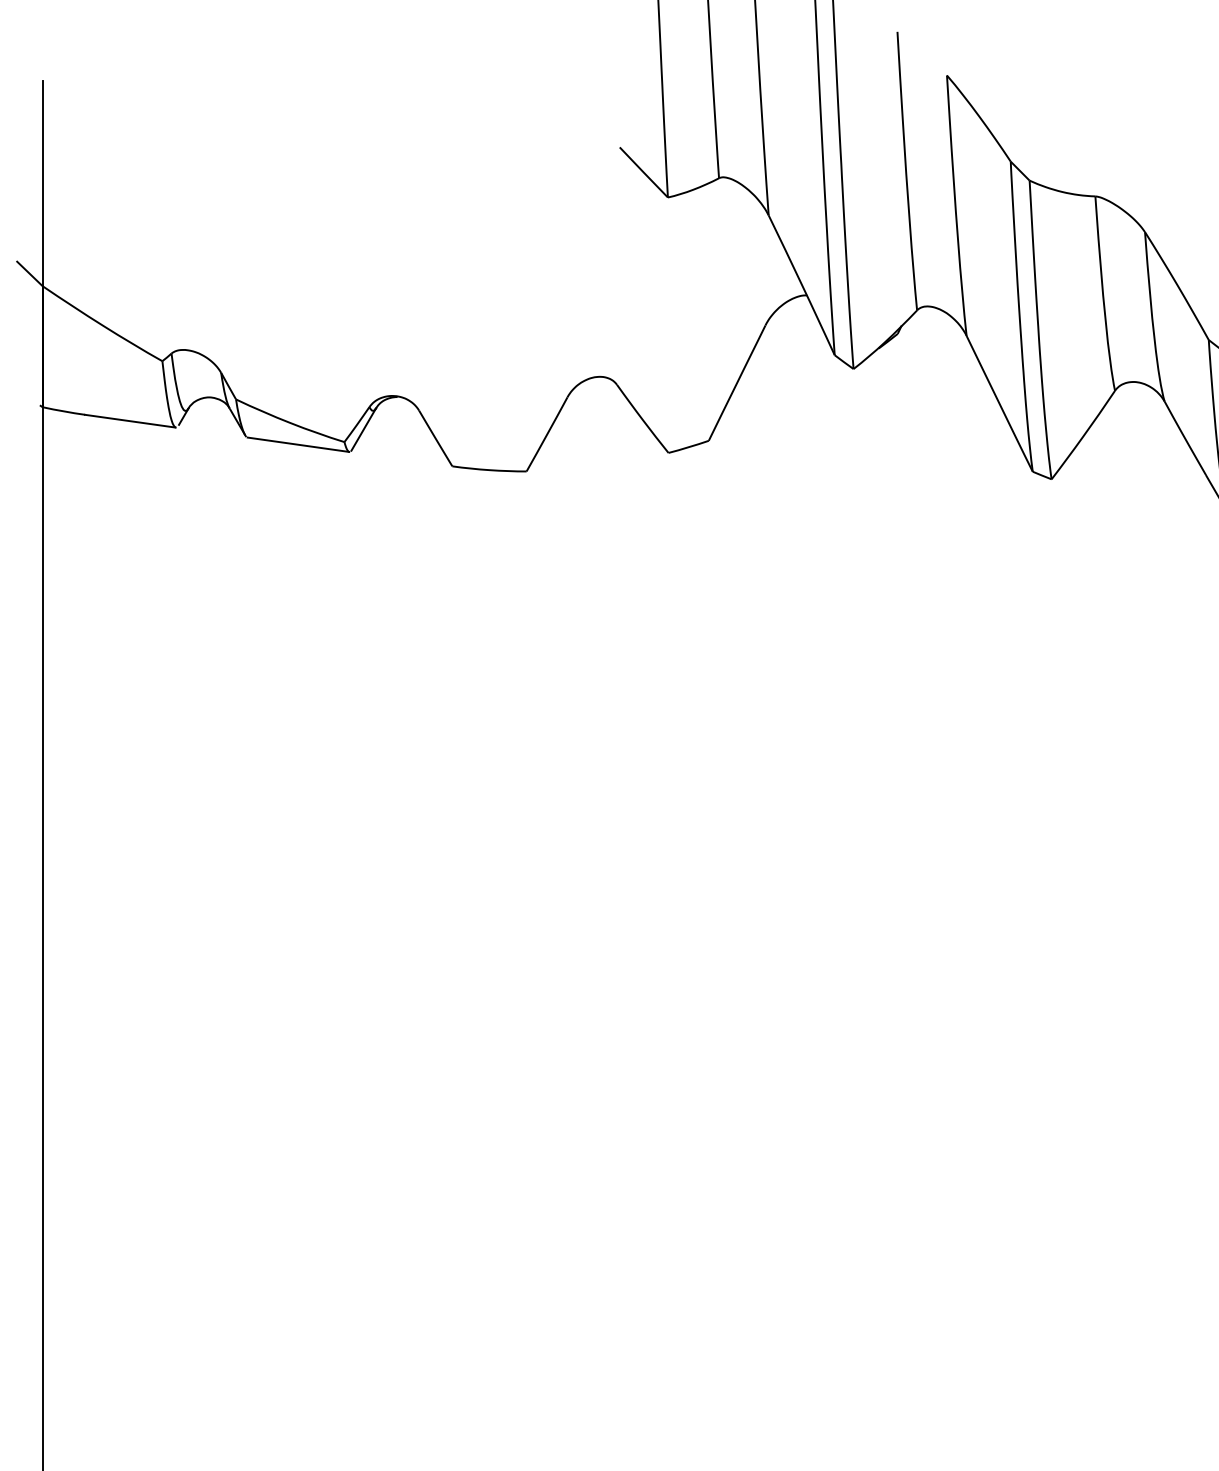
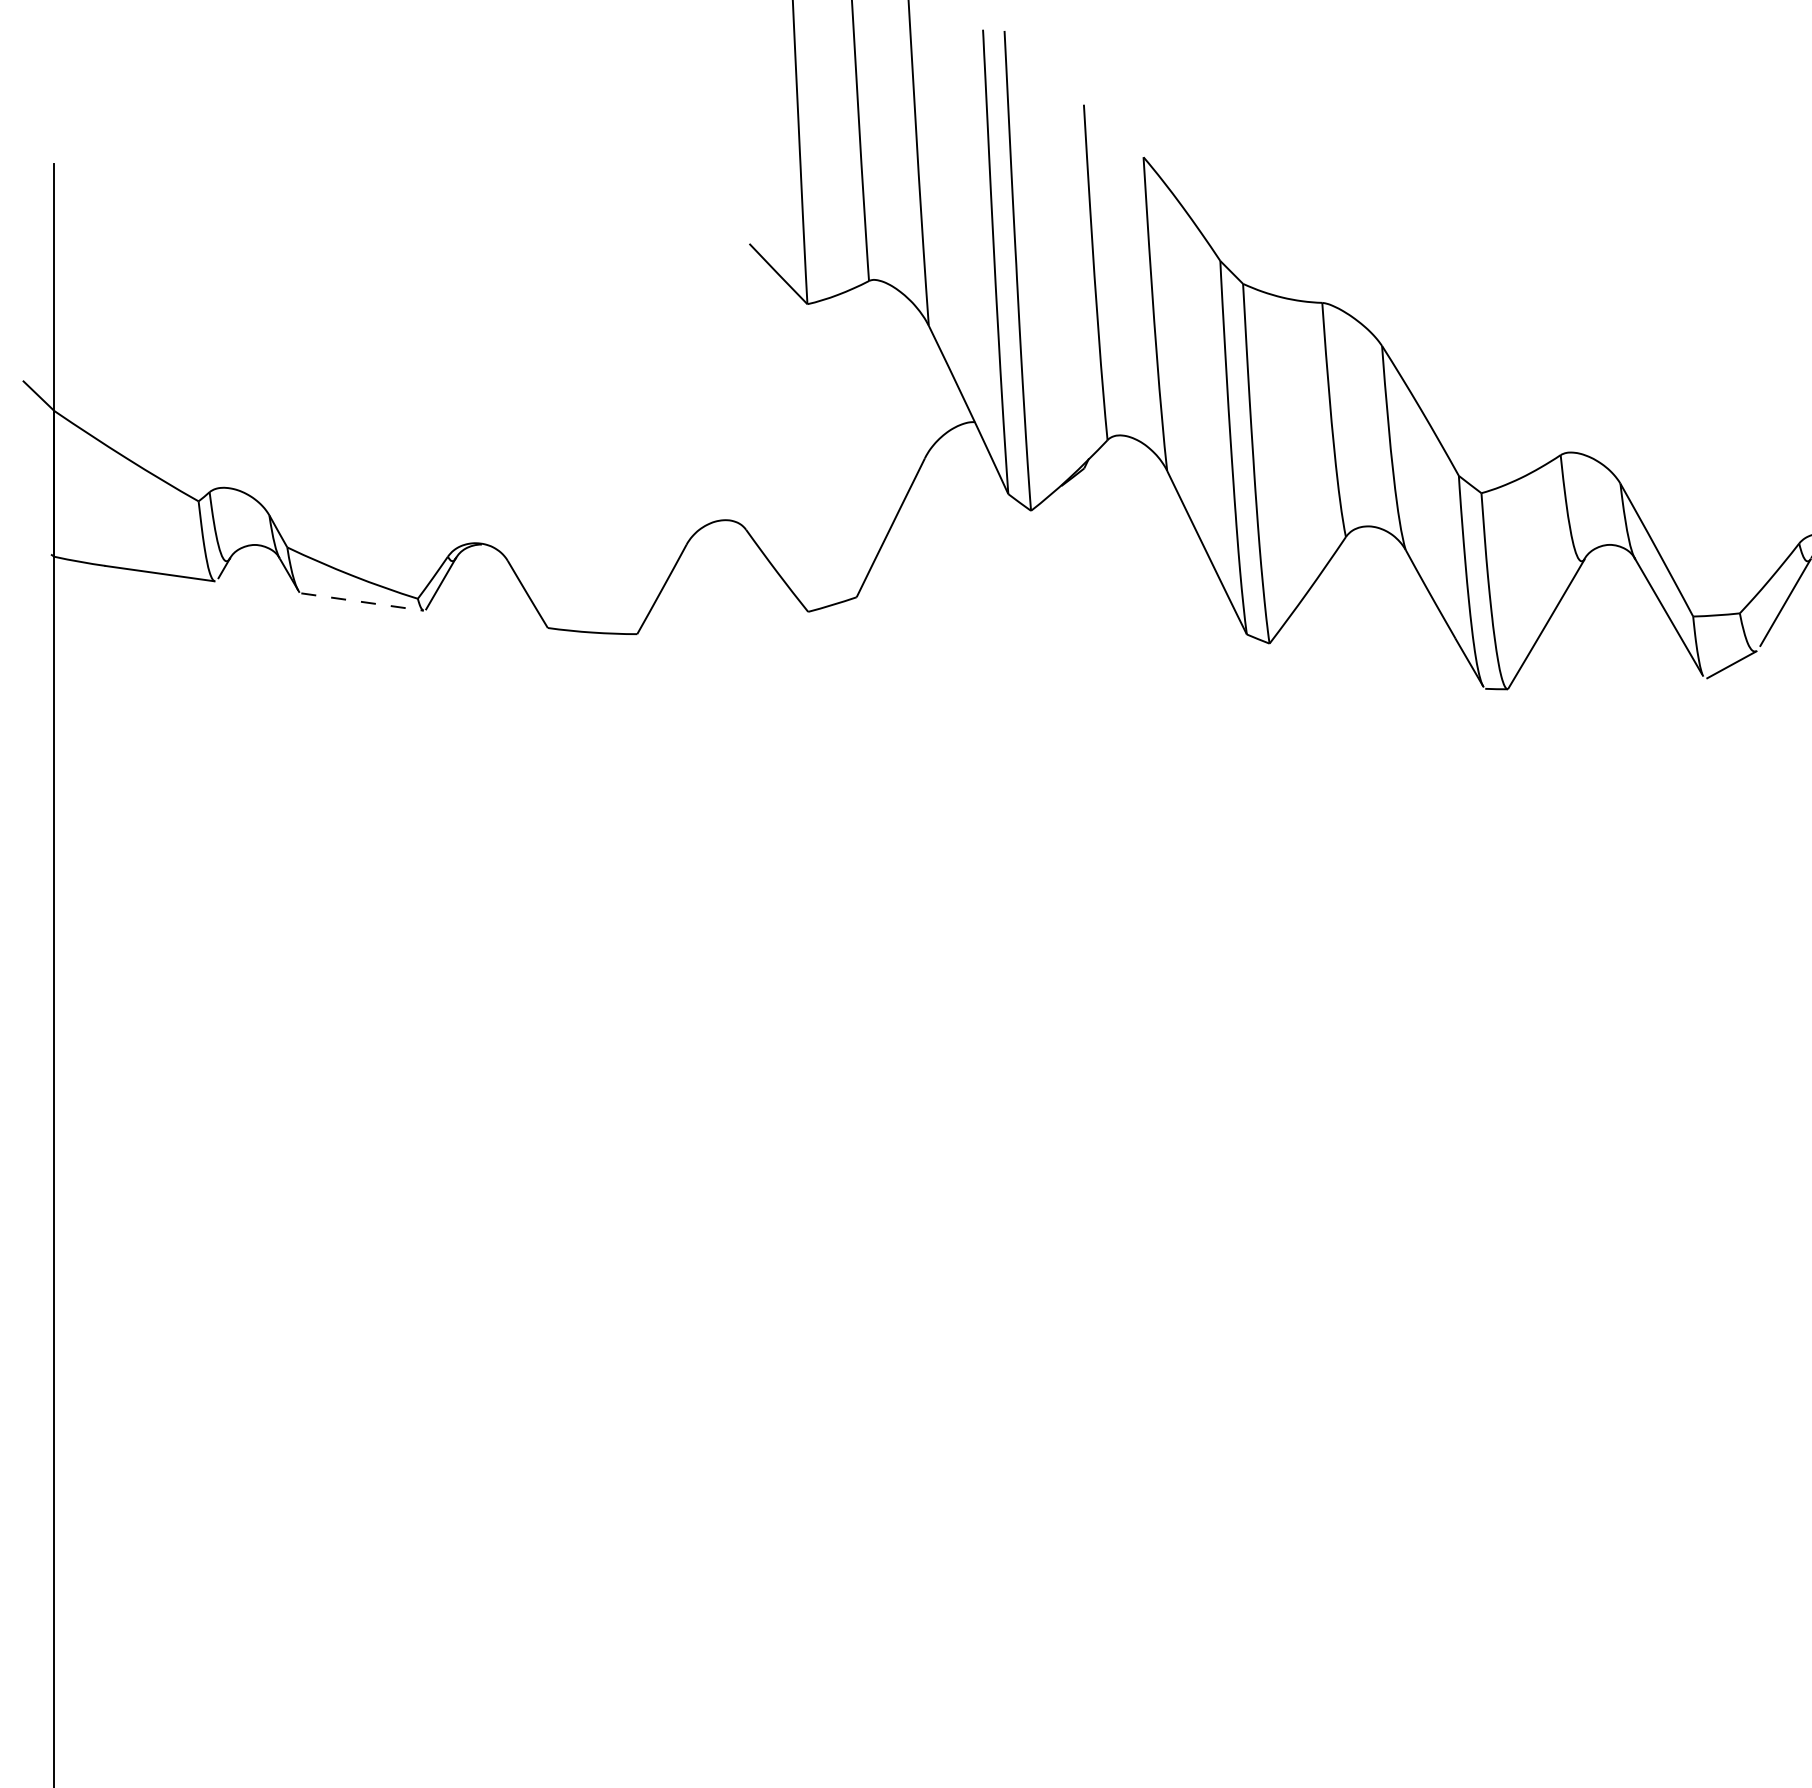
line: (298, 445) -> (362, 602), solid -> dashed

